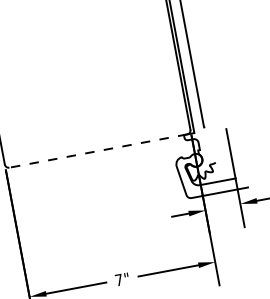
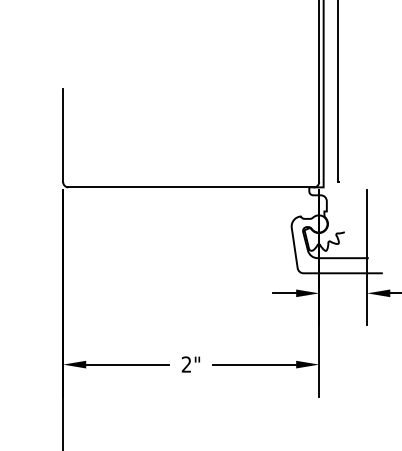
line: (98, 151) -> (191, 187), dashed -> solid
text: (119, 280) -> (186, 364), 7" -> 2"

